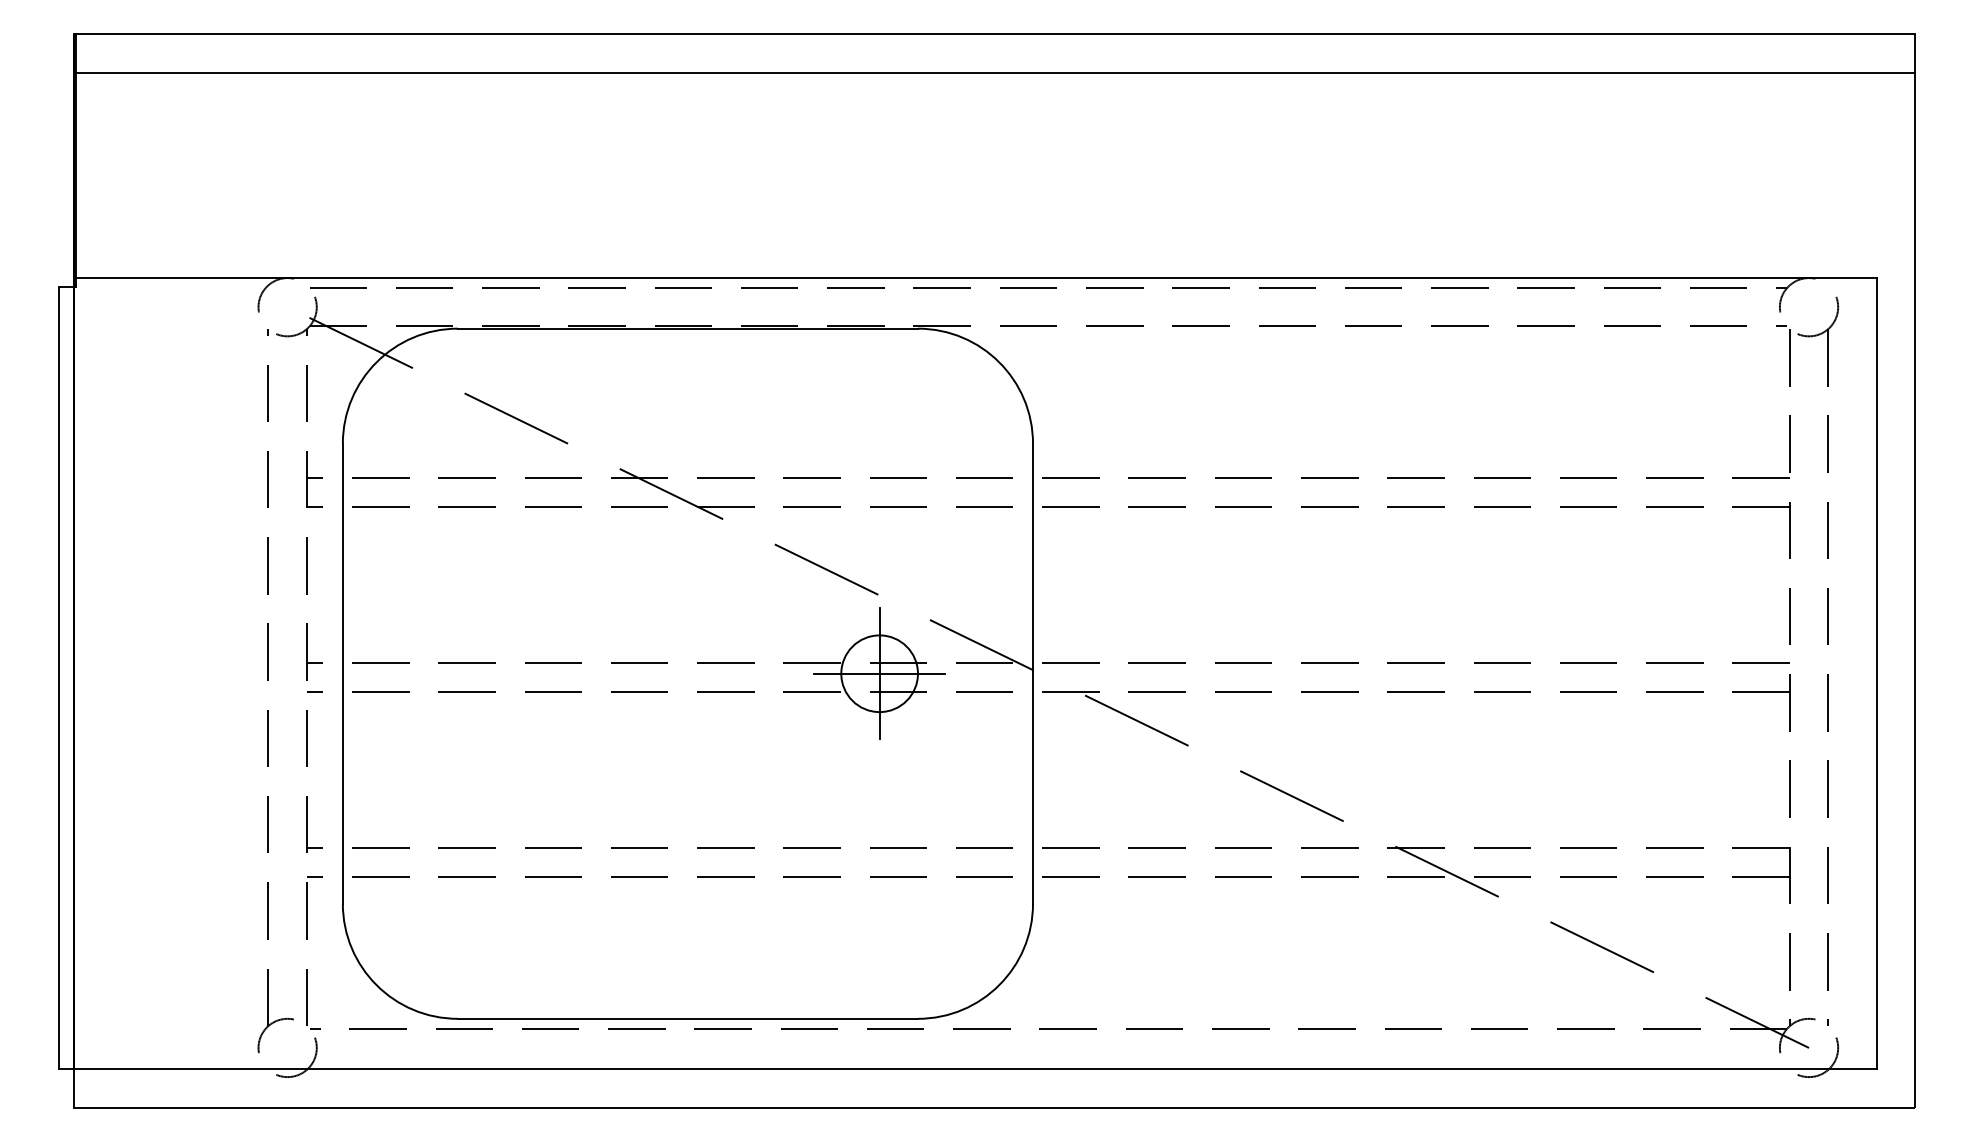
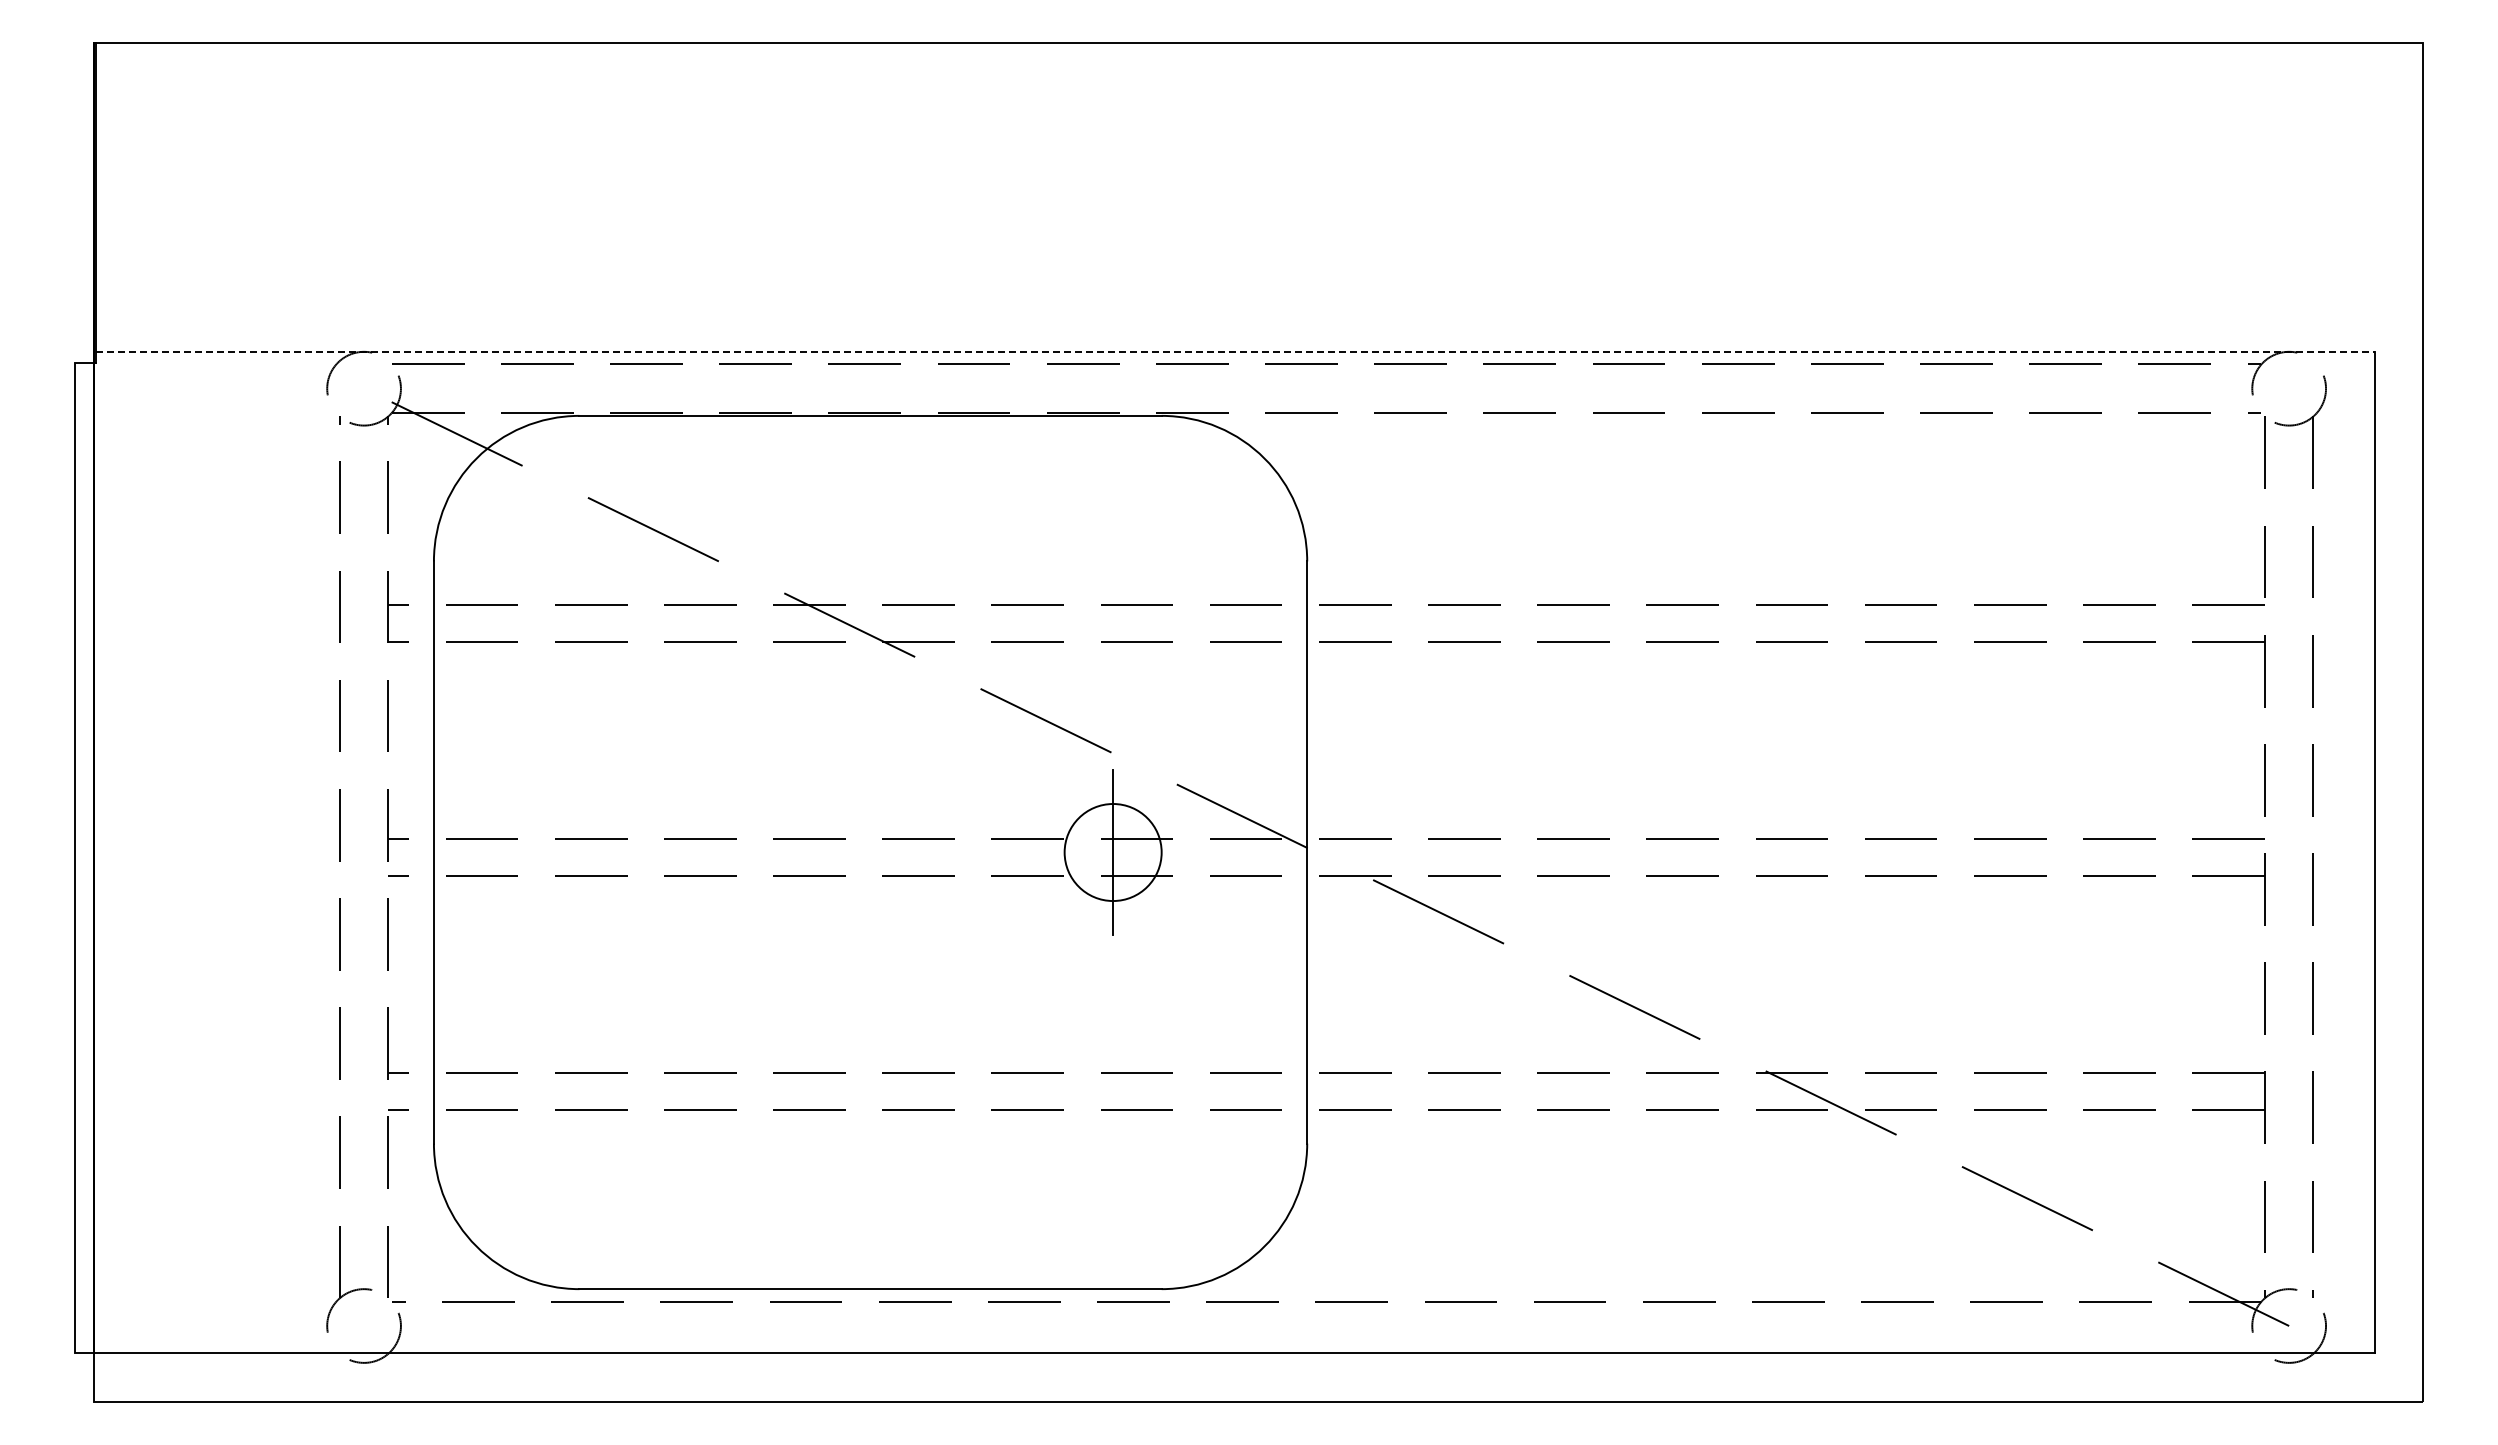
line: (995, 72) -> (1259, 91), removed
line: (976, 277) -> (1235, 351), solid -> dashed
line: (879, 673) -> (1112, 852), removed

